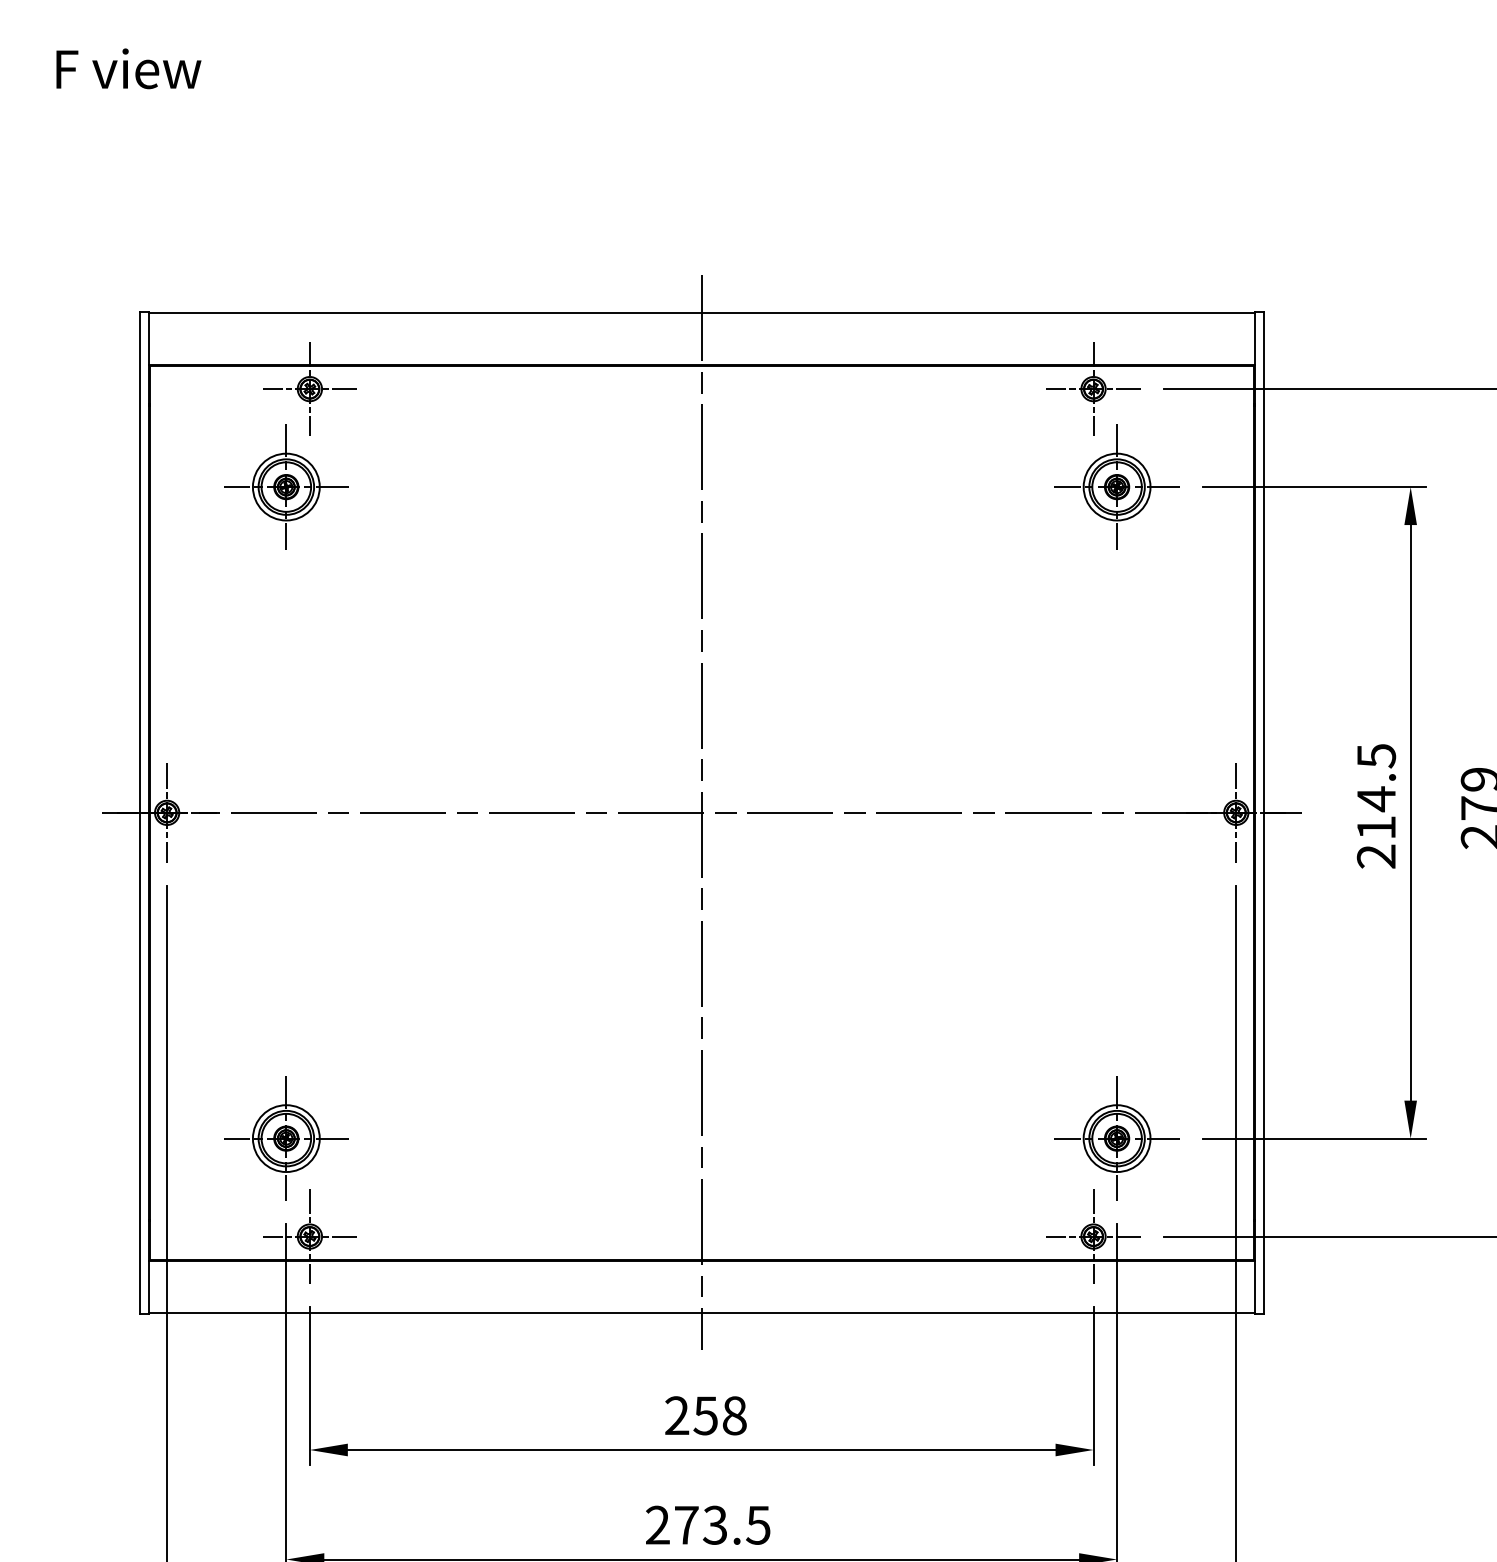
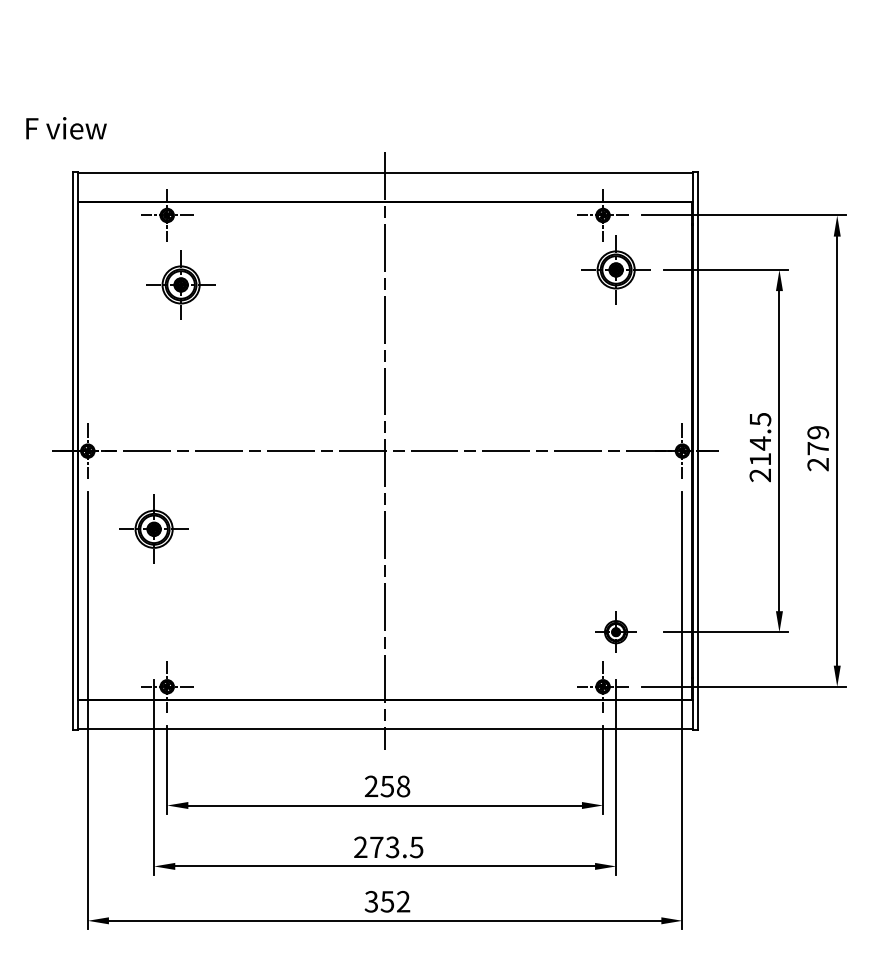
text: (128, 69) -> (66, 128), moved
part: (285, 486) -> (180, 284), moved
part: (285, 1137) -> (153, 528), moved
part: (1115, 1137) -> (615, 631), size x0.6

